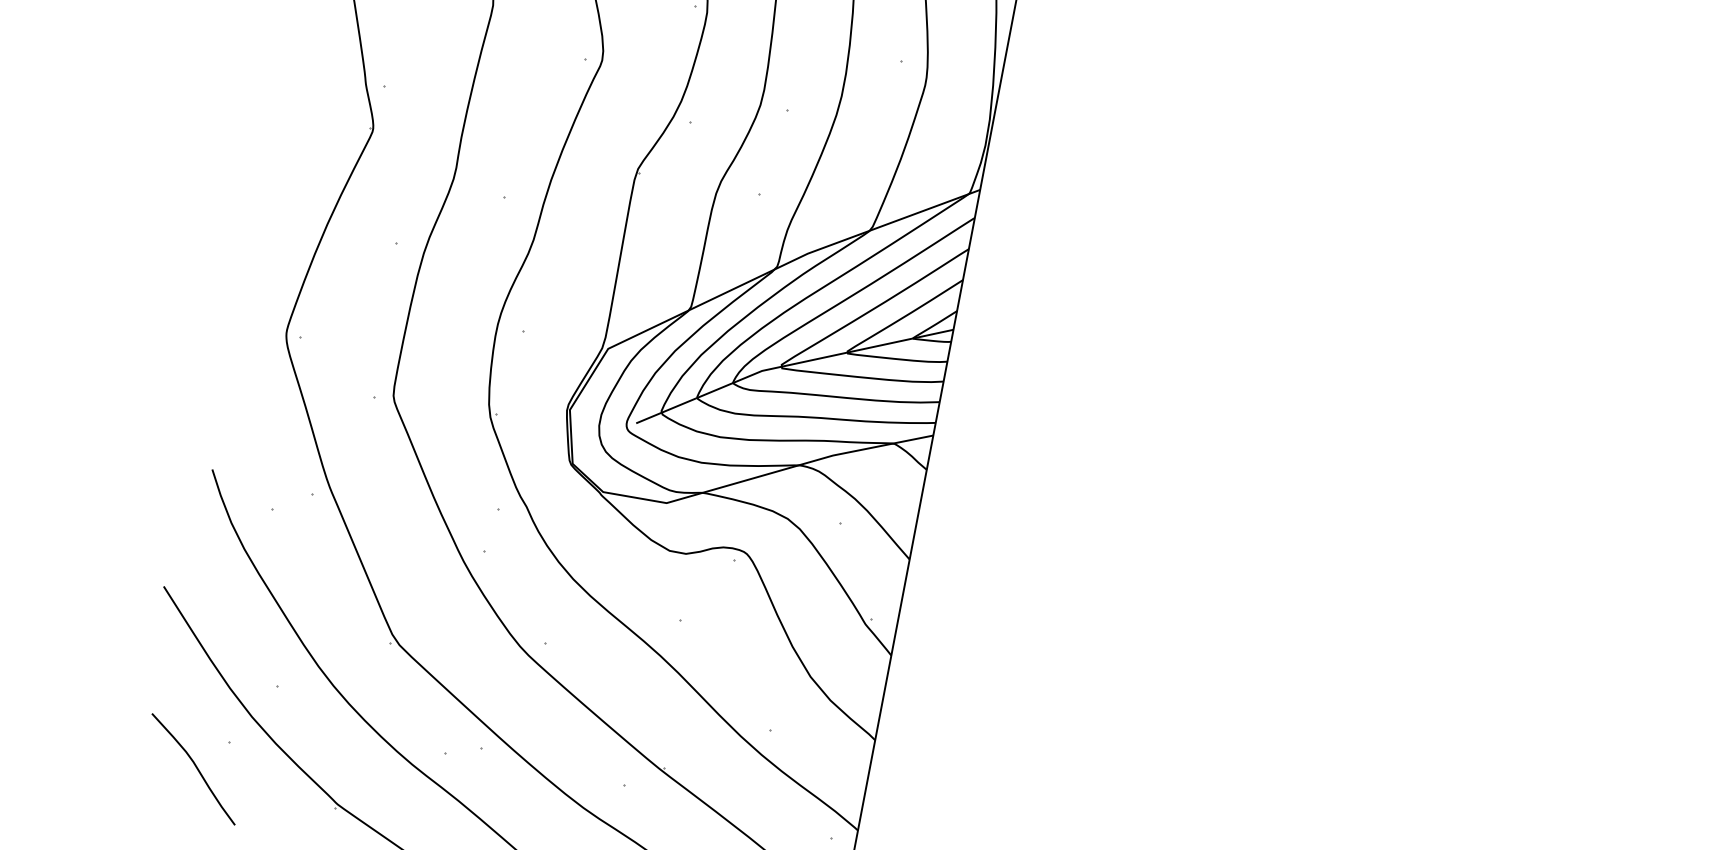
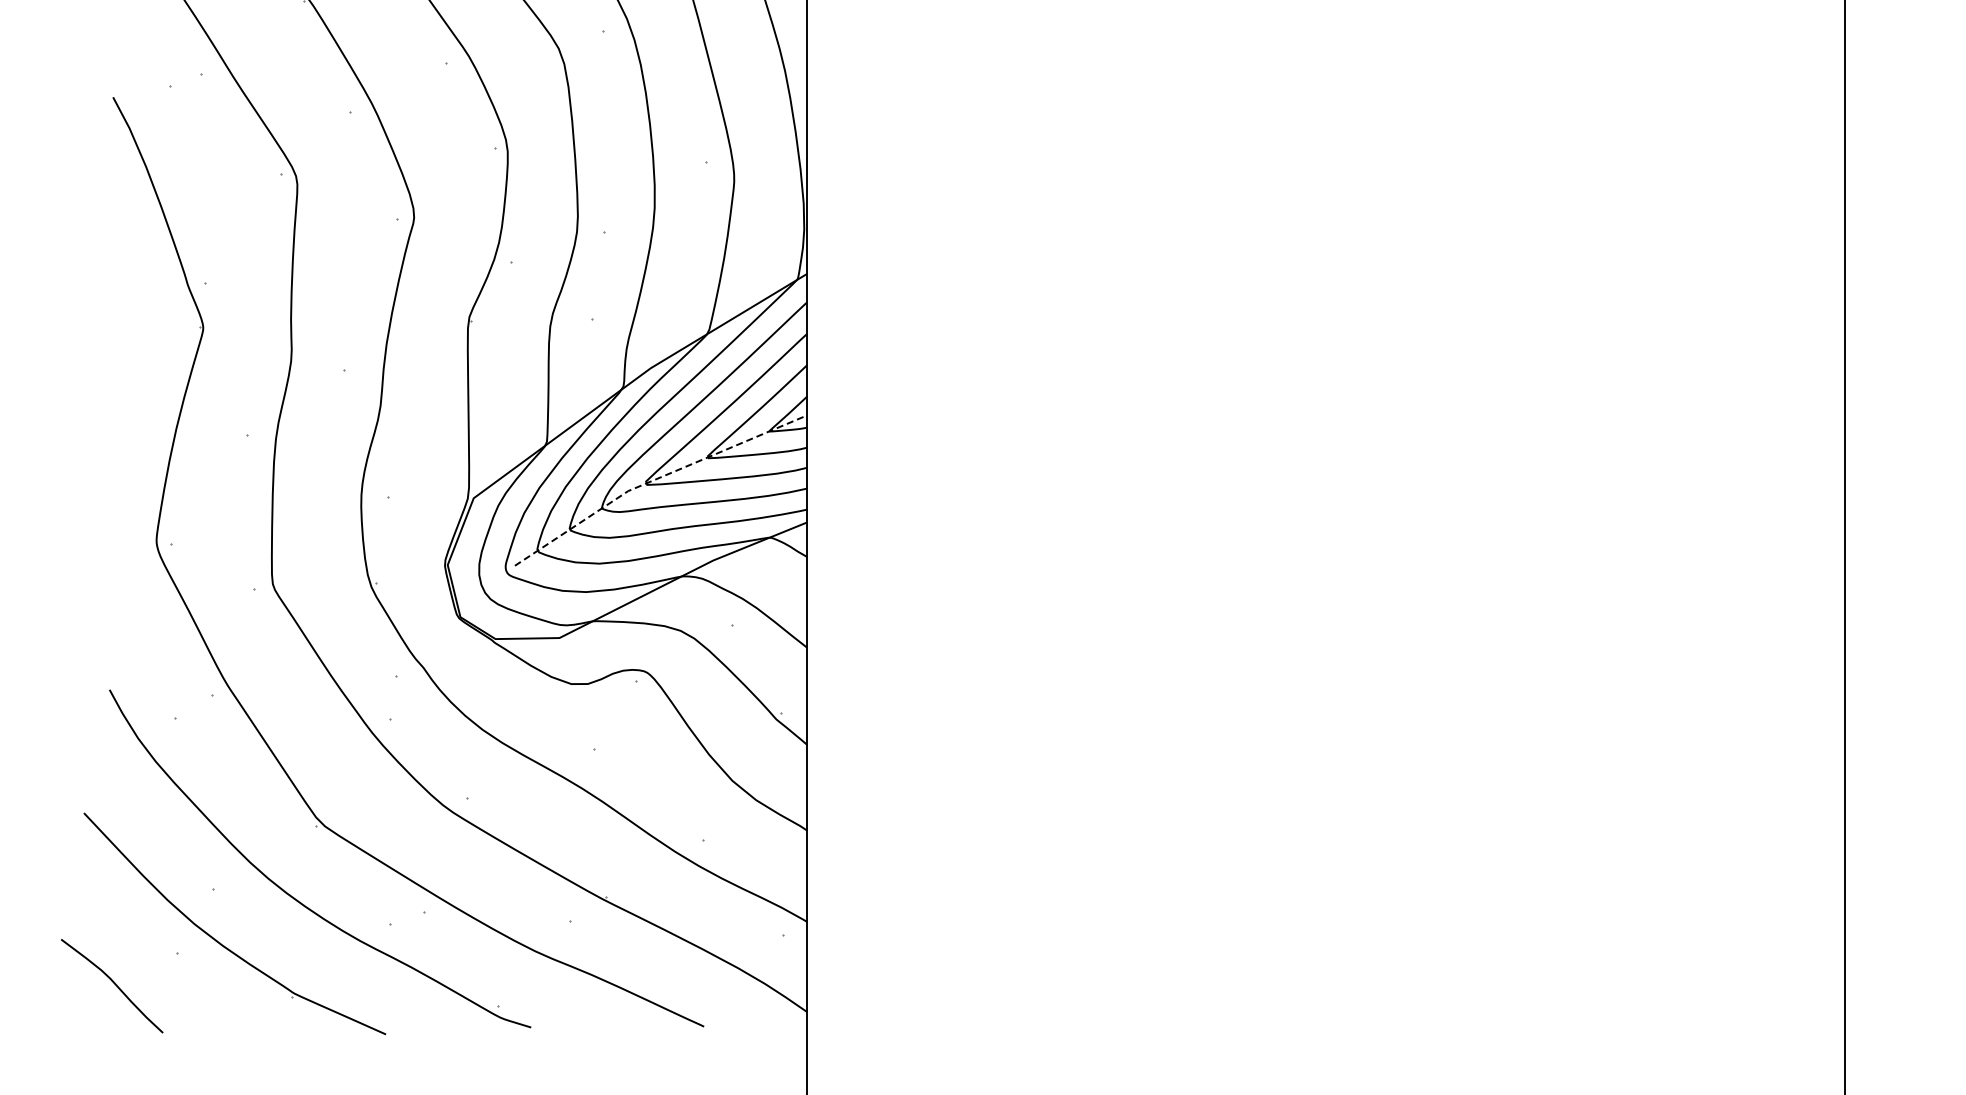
line: (790, 364) -> (654, 479), solid -> dashed
curve: (195, 766) -> (113, 983), moved

